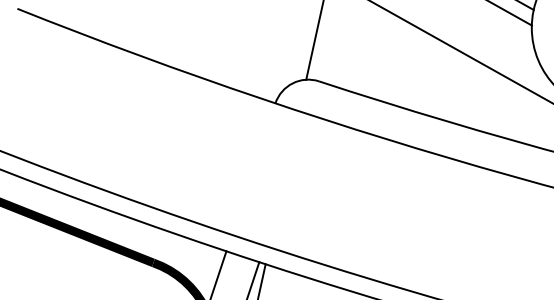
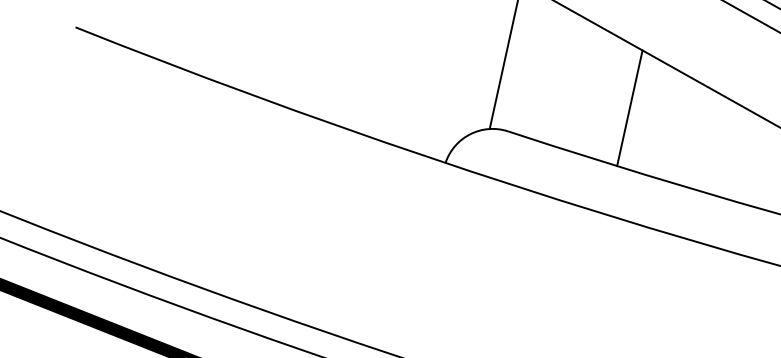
line: (403, 64) -> (629, 107), added

